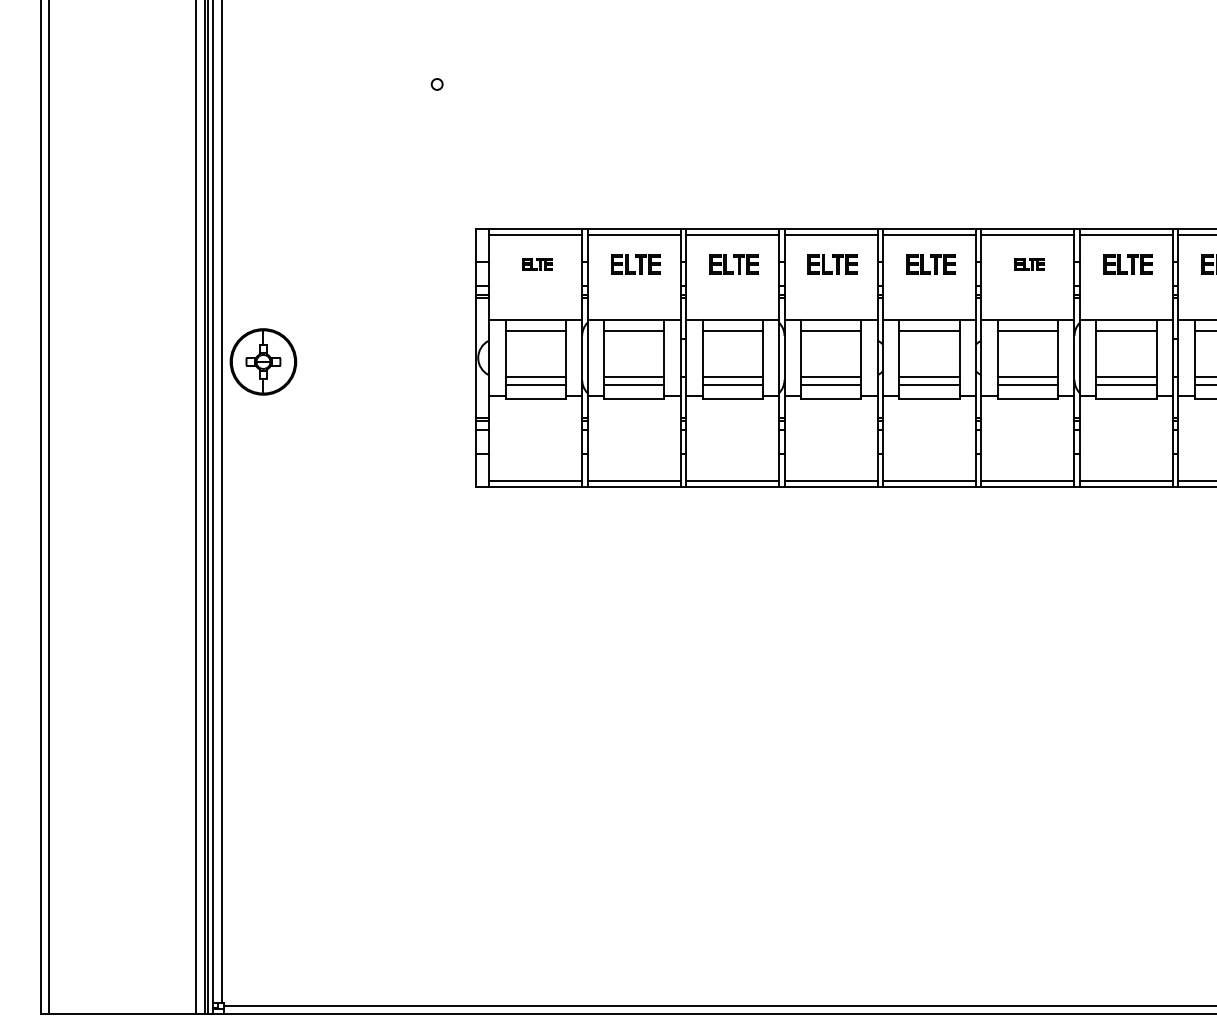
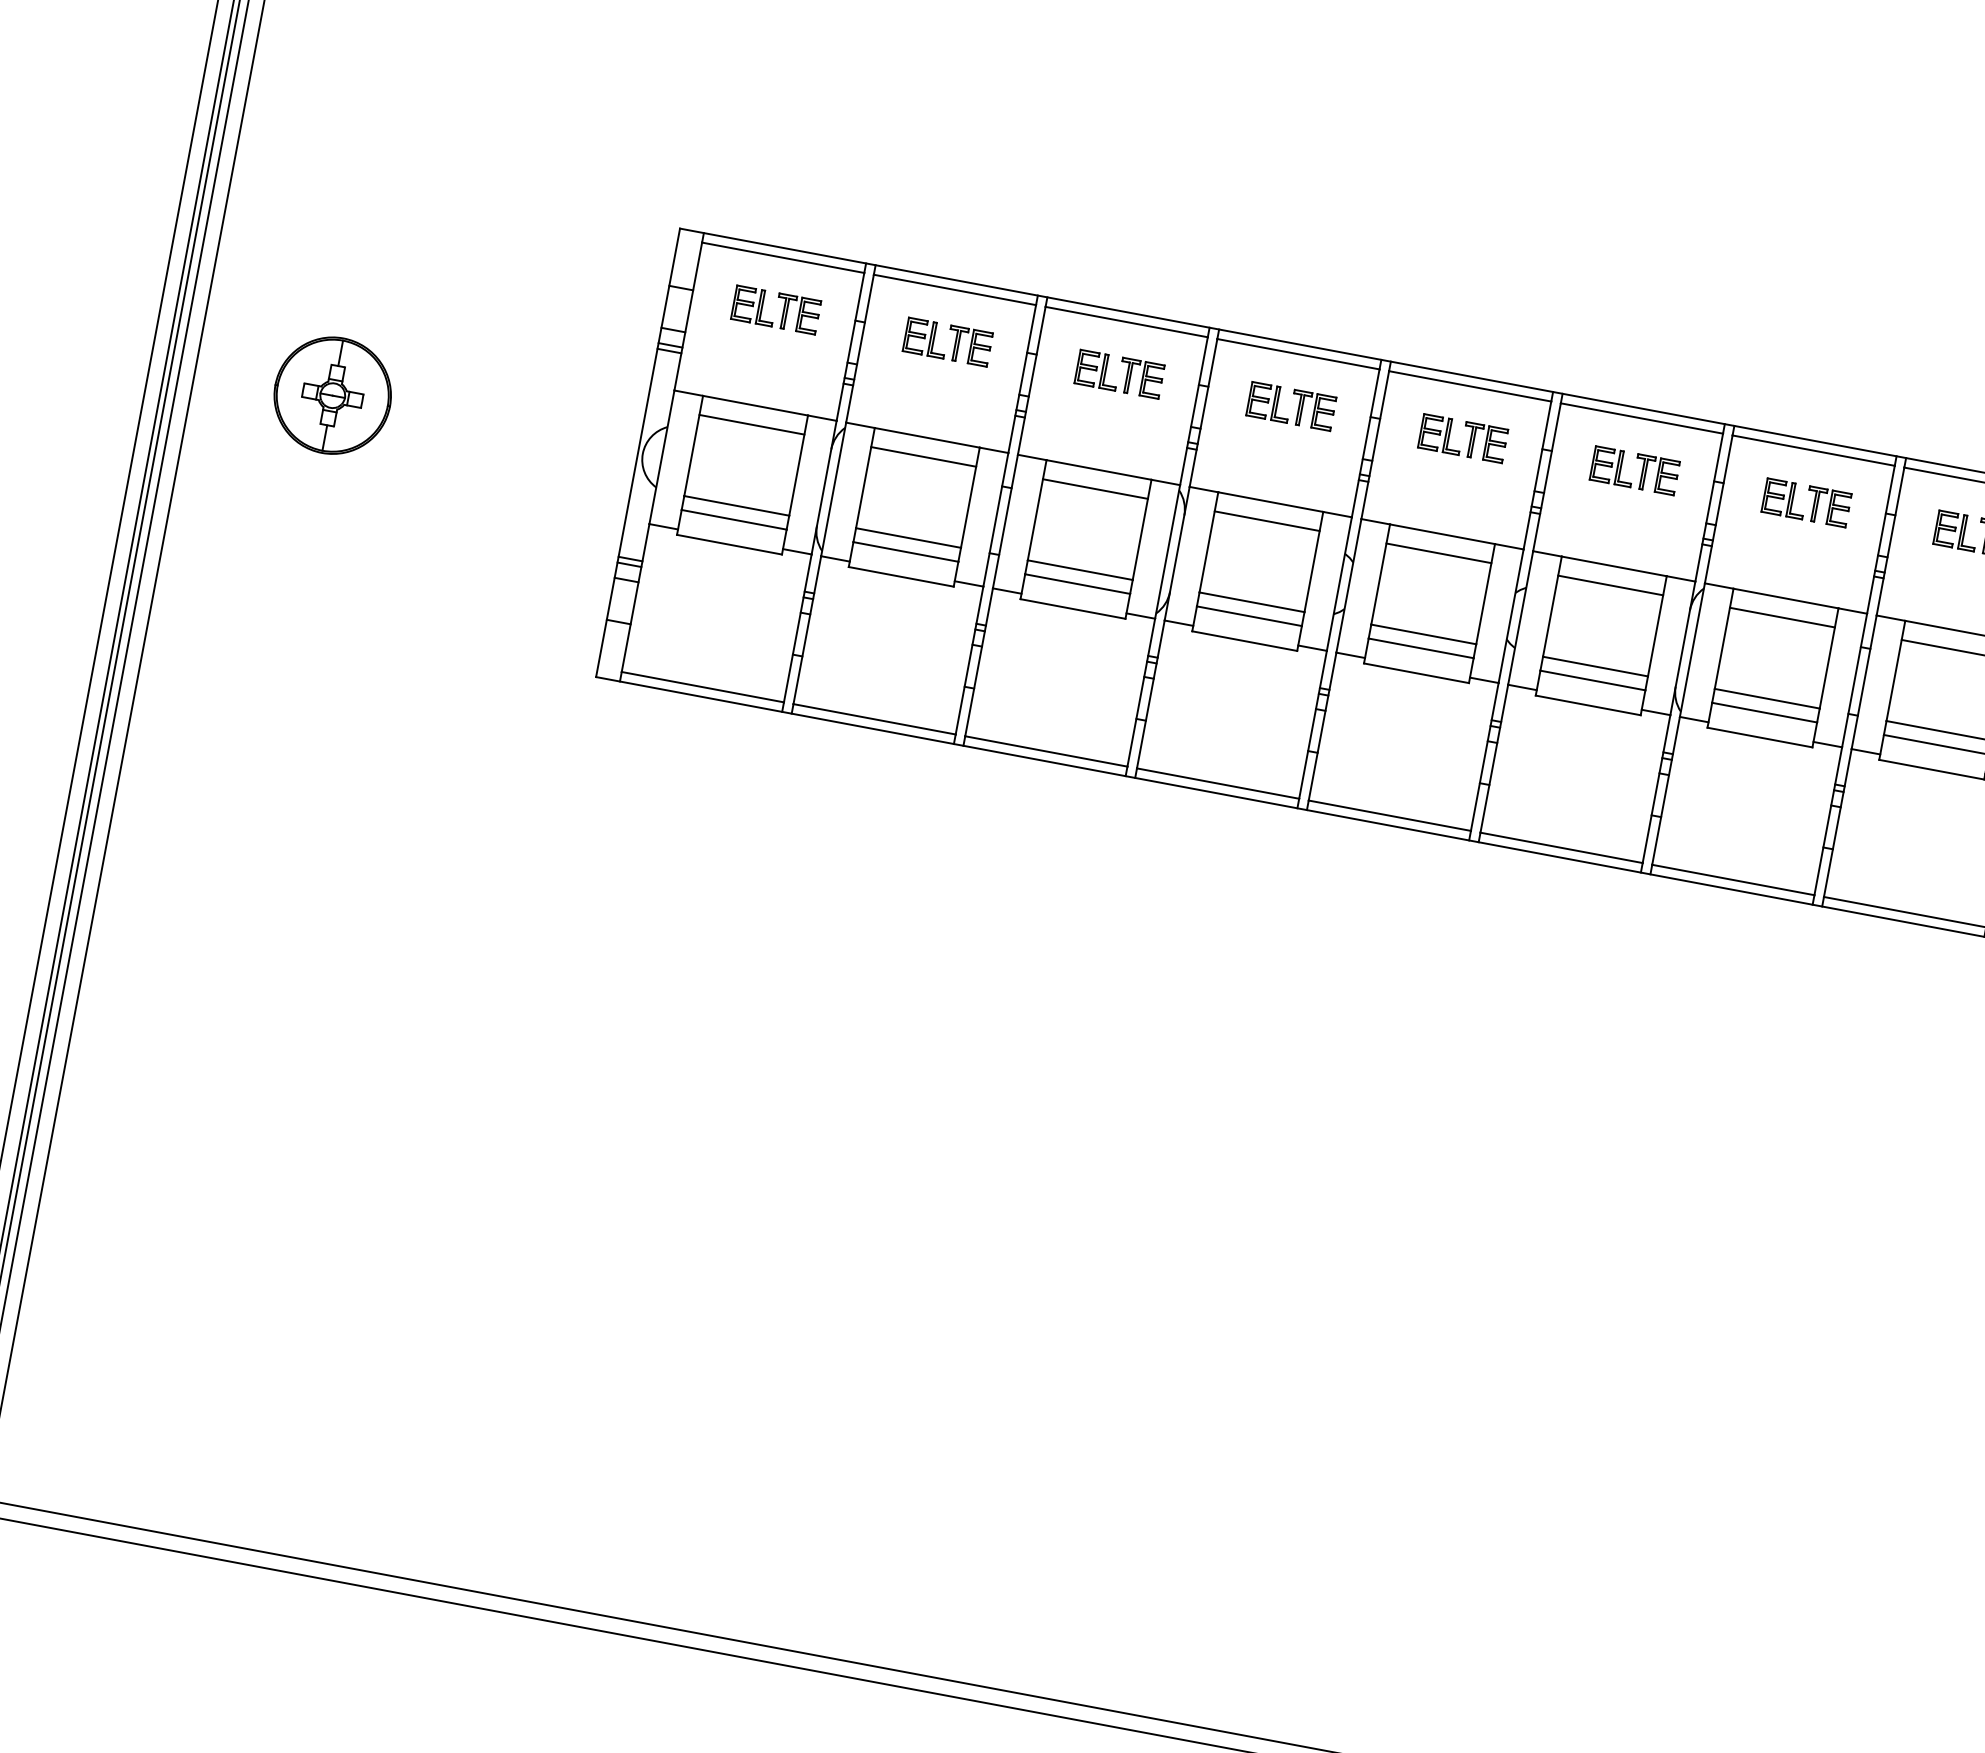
part: (536, 264) -> (775, 309), size x1.67
part: (1029, 264) -> (1634, 470), size x1.67
part: (263, 361) -> (332, 394), moved

